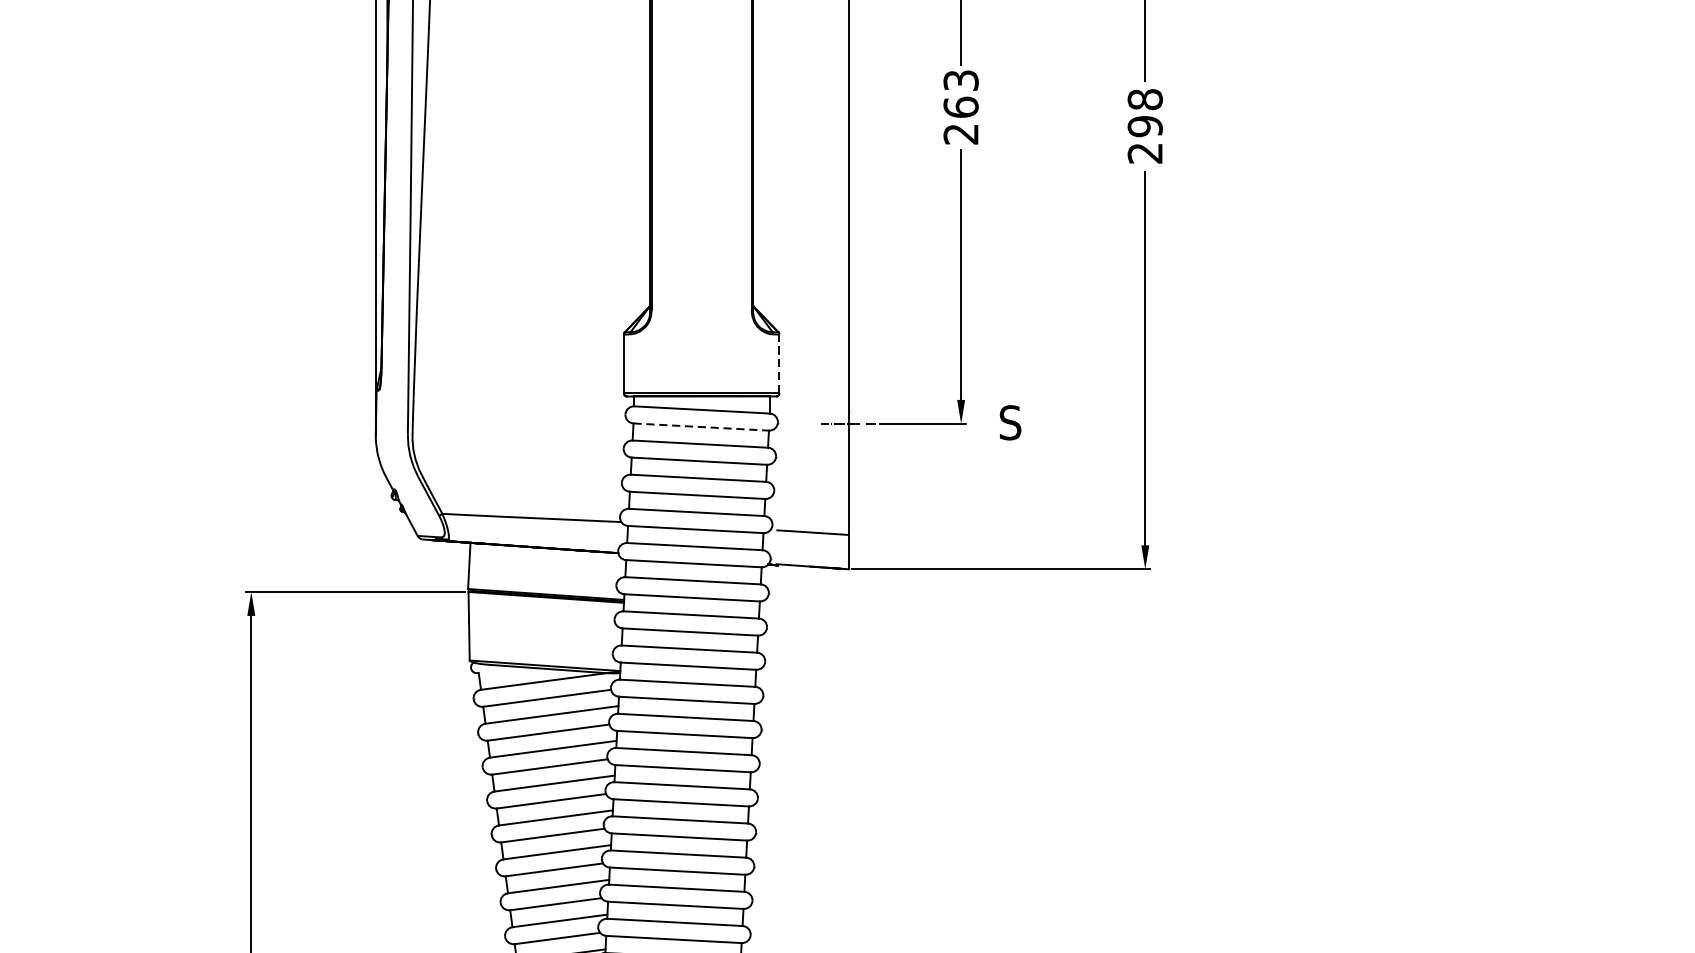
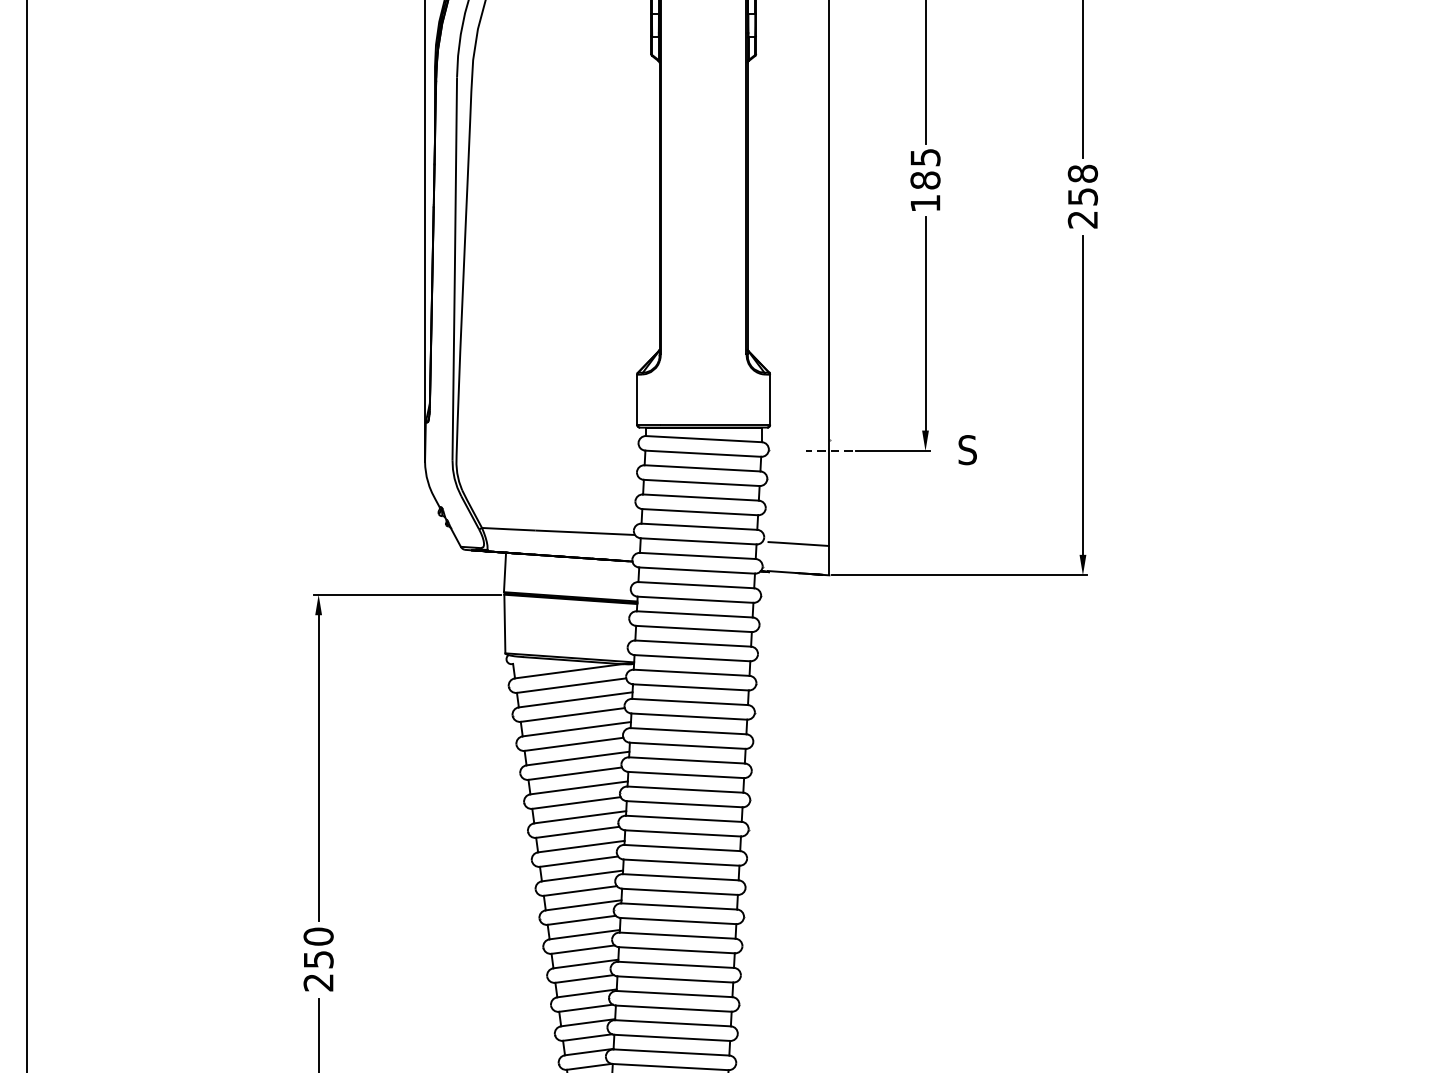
text: (961, 107) -> (925, 180), 263 -> 185
text: (1144, 126) -> (1082, 196), 298 -> 258
line: (779, 363) -> (770, 399), dashed -> solid
line: (701, 426) -> (703, 453), dashed -> solid

